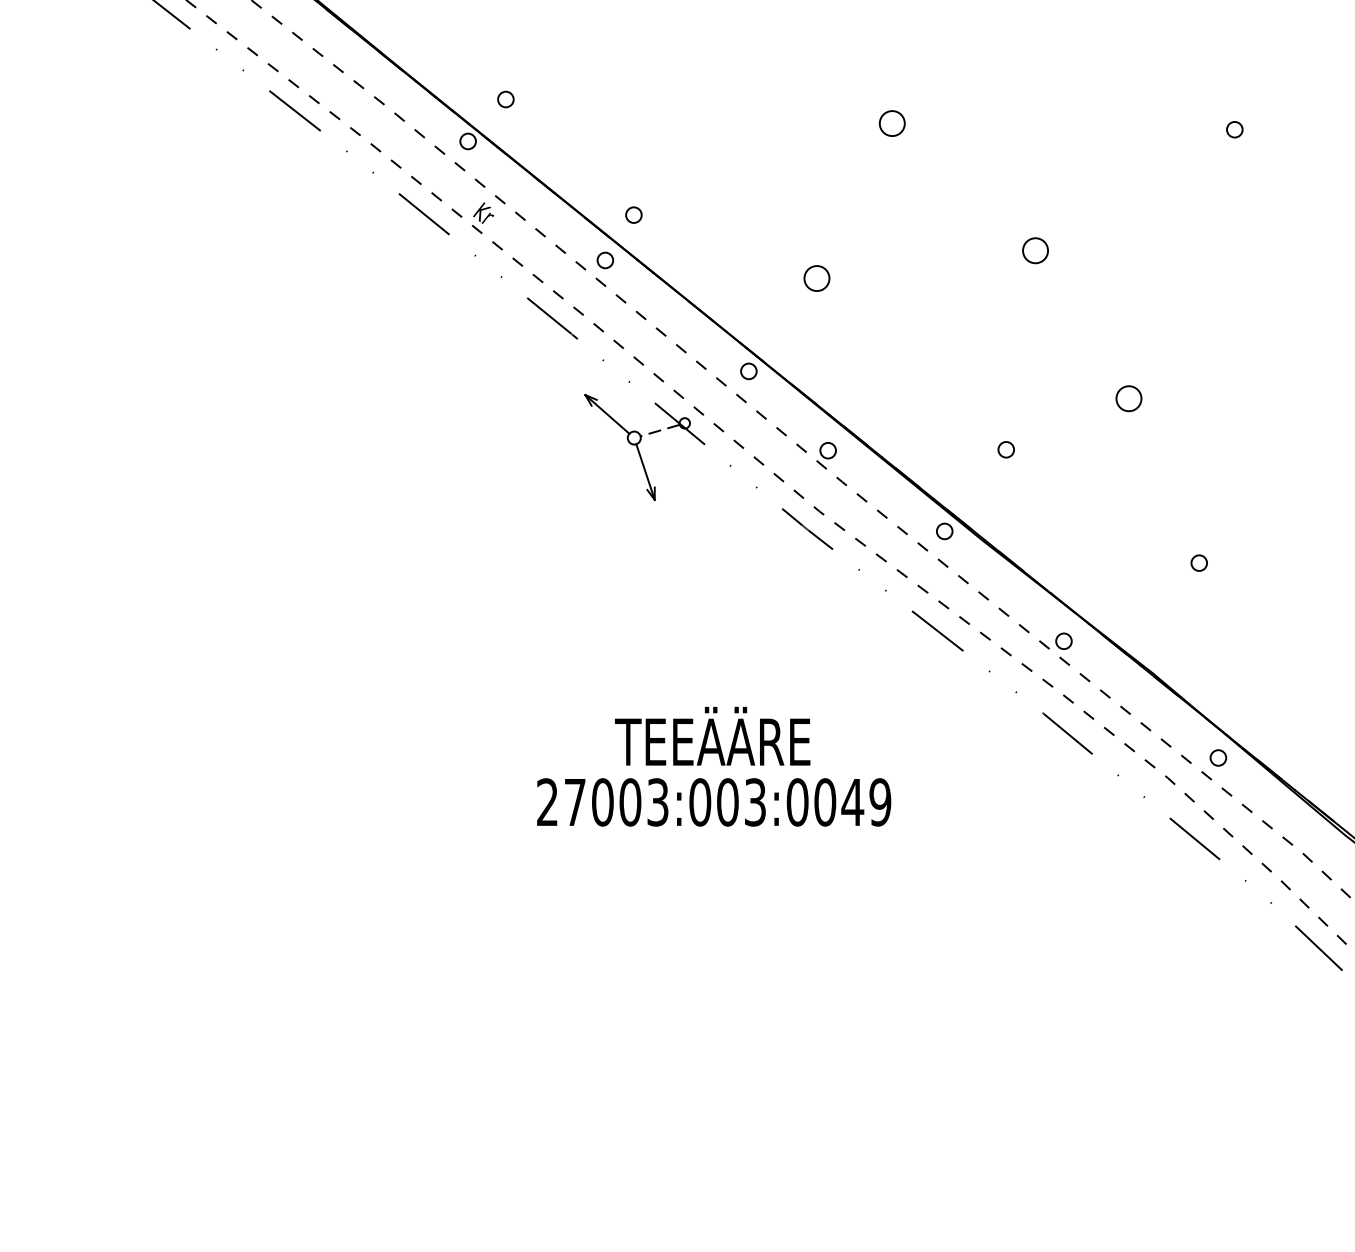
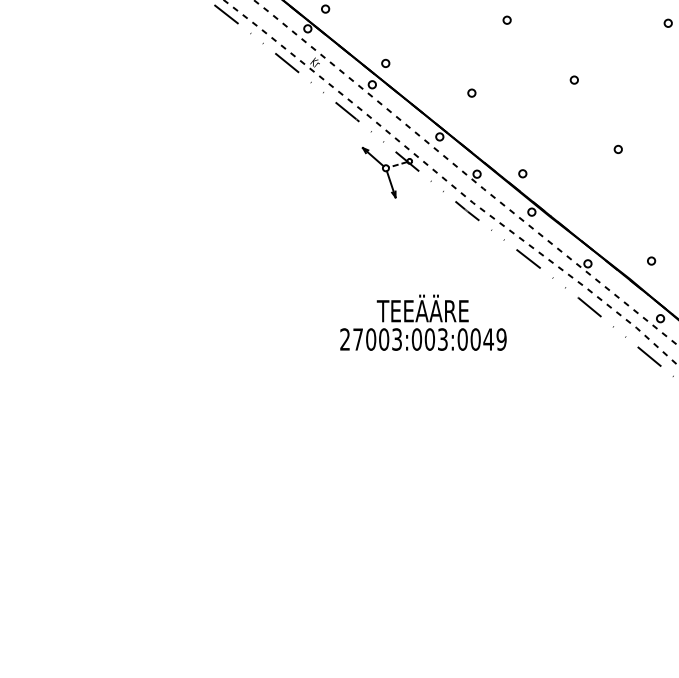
part: (890, 121) -> (506, 19), size x0.62
part: (1033, 249) -> (573, 79), size x0.62
part: (816, 276) -> (471, 92), size x0.62
part: (1126, 395) -> (617, 148), size x0.62
part: (1005, 449) -> (522, 173), moved
part: (1199, 561) -> (651, 260), moved

